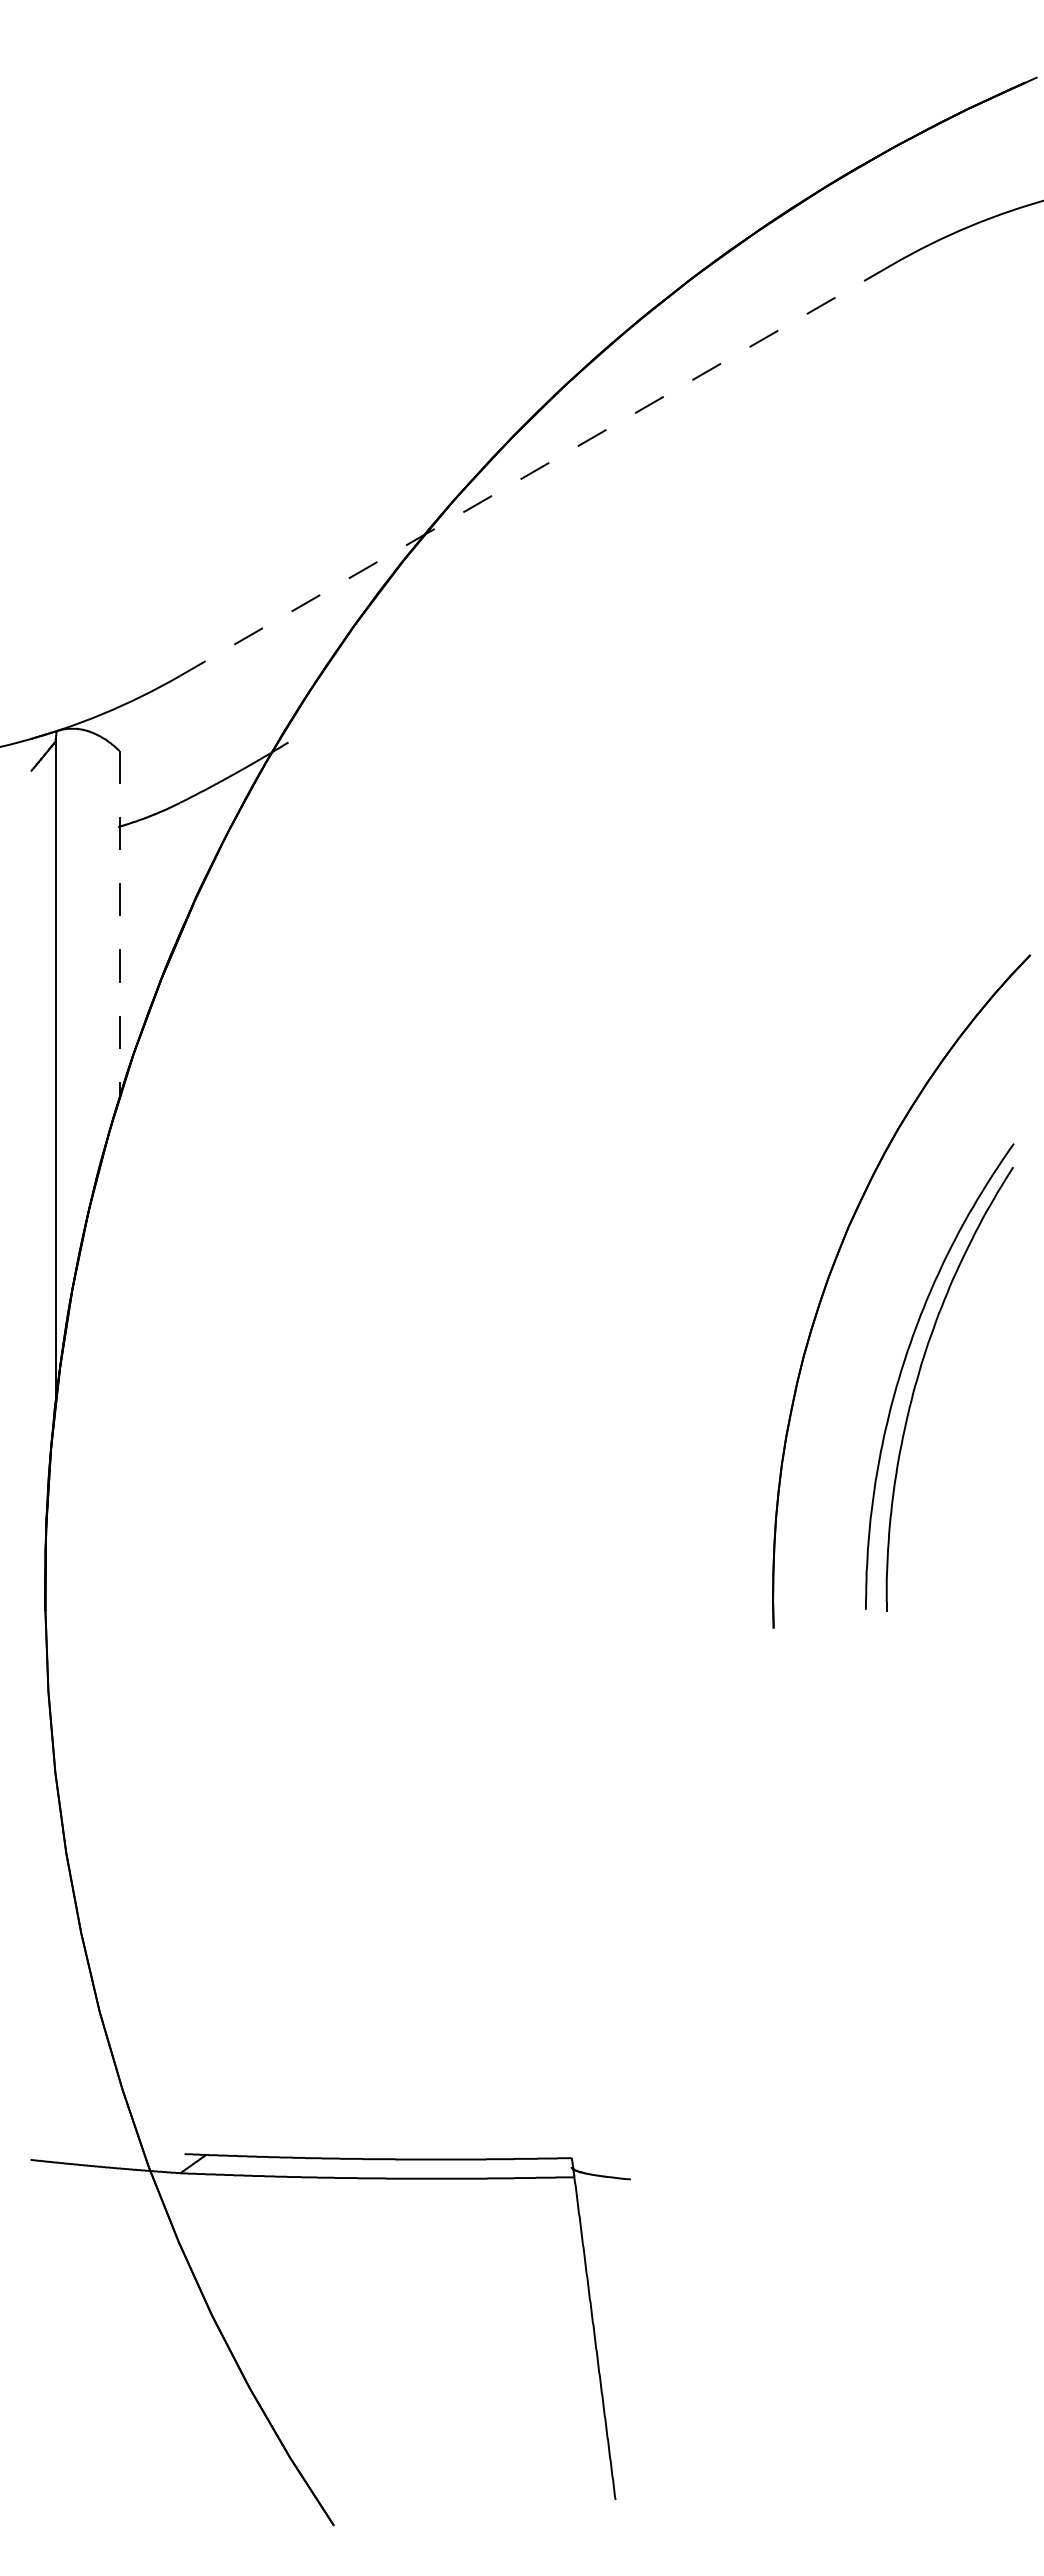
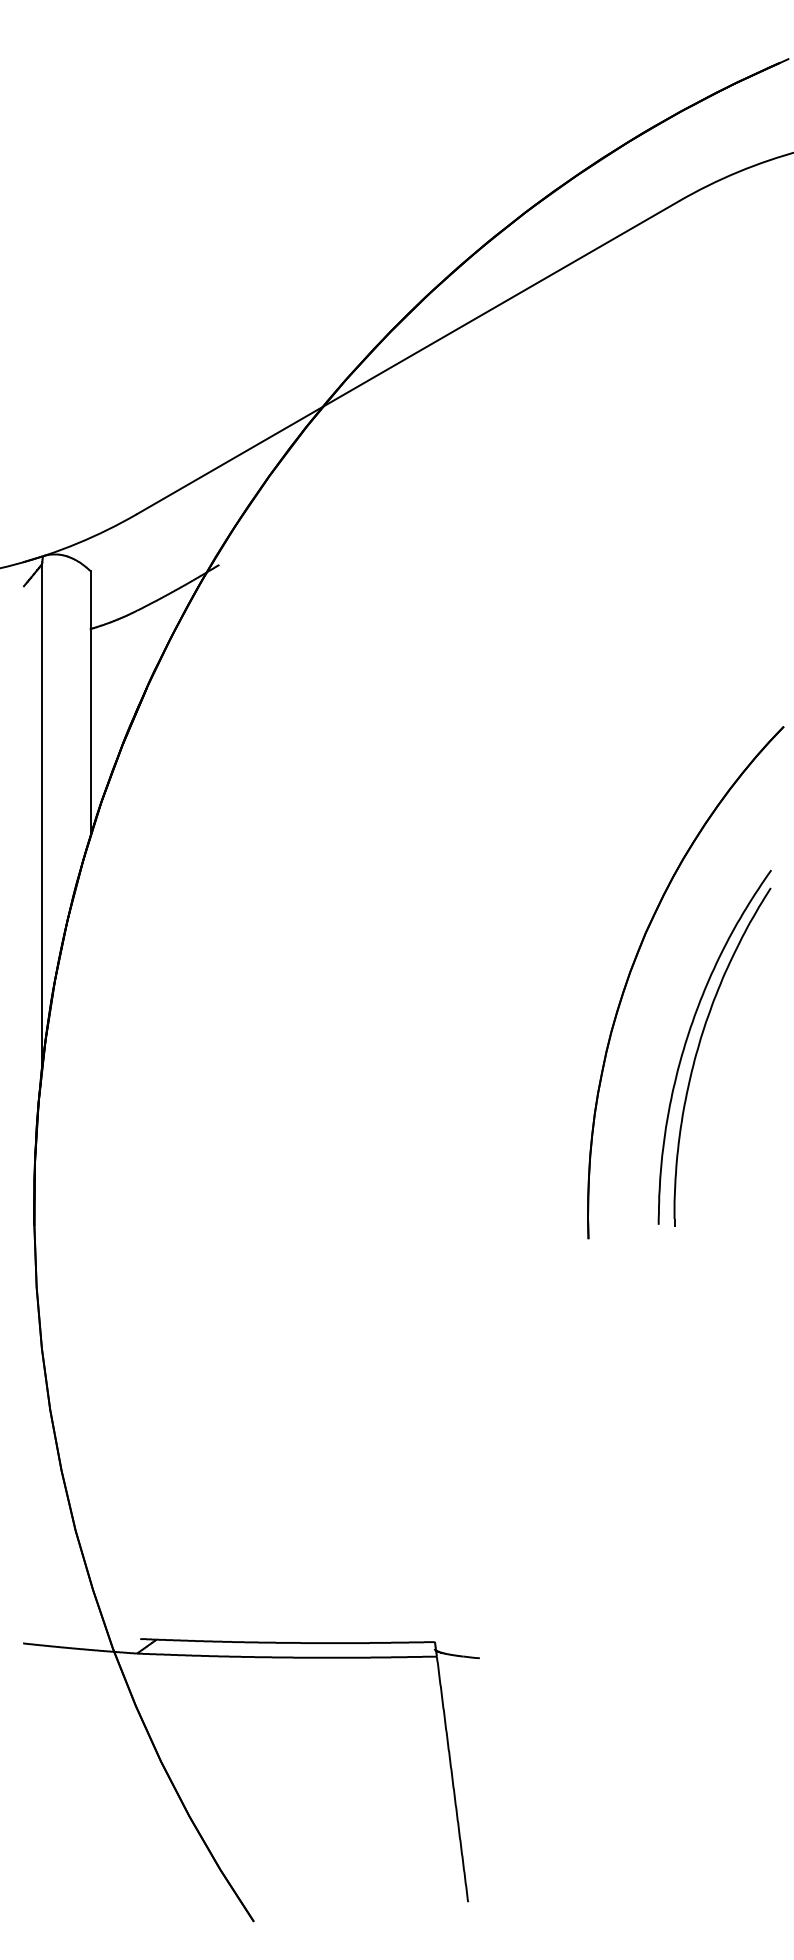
line: (536, 470) -> (408, 357), dashed -> solid
line: (119, 923) -> (90, 702), dashed -> solid

